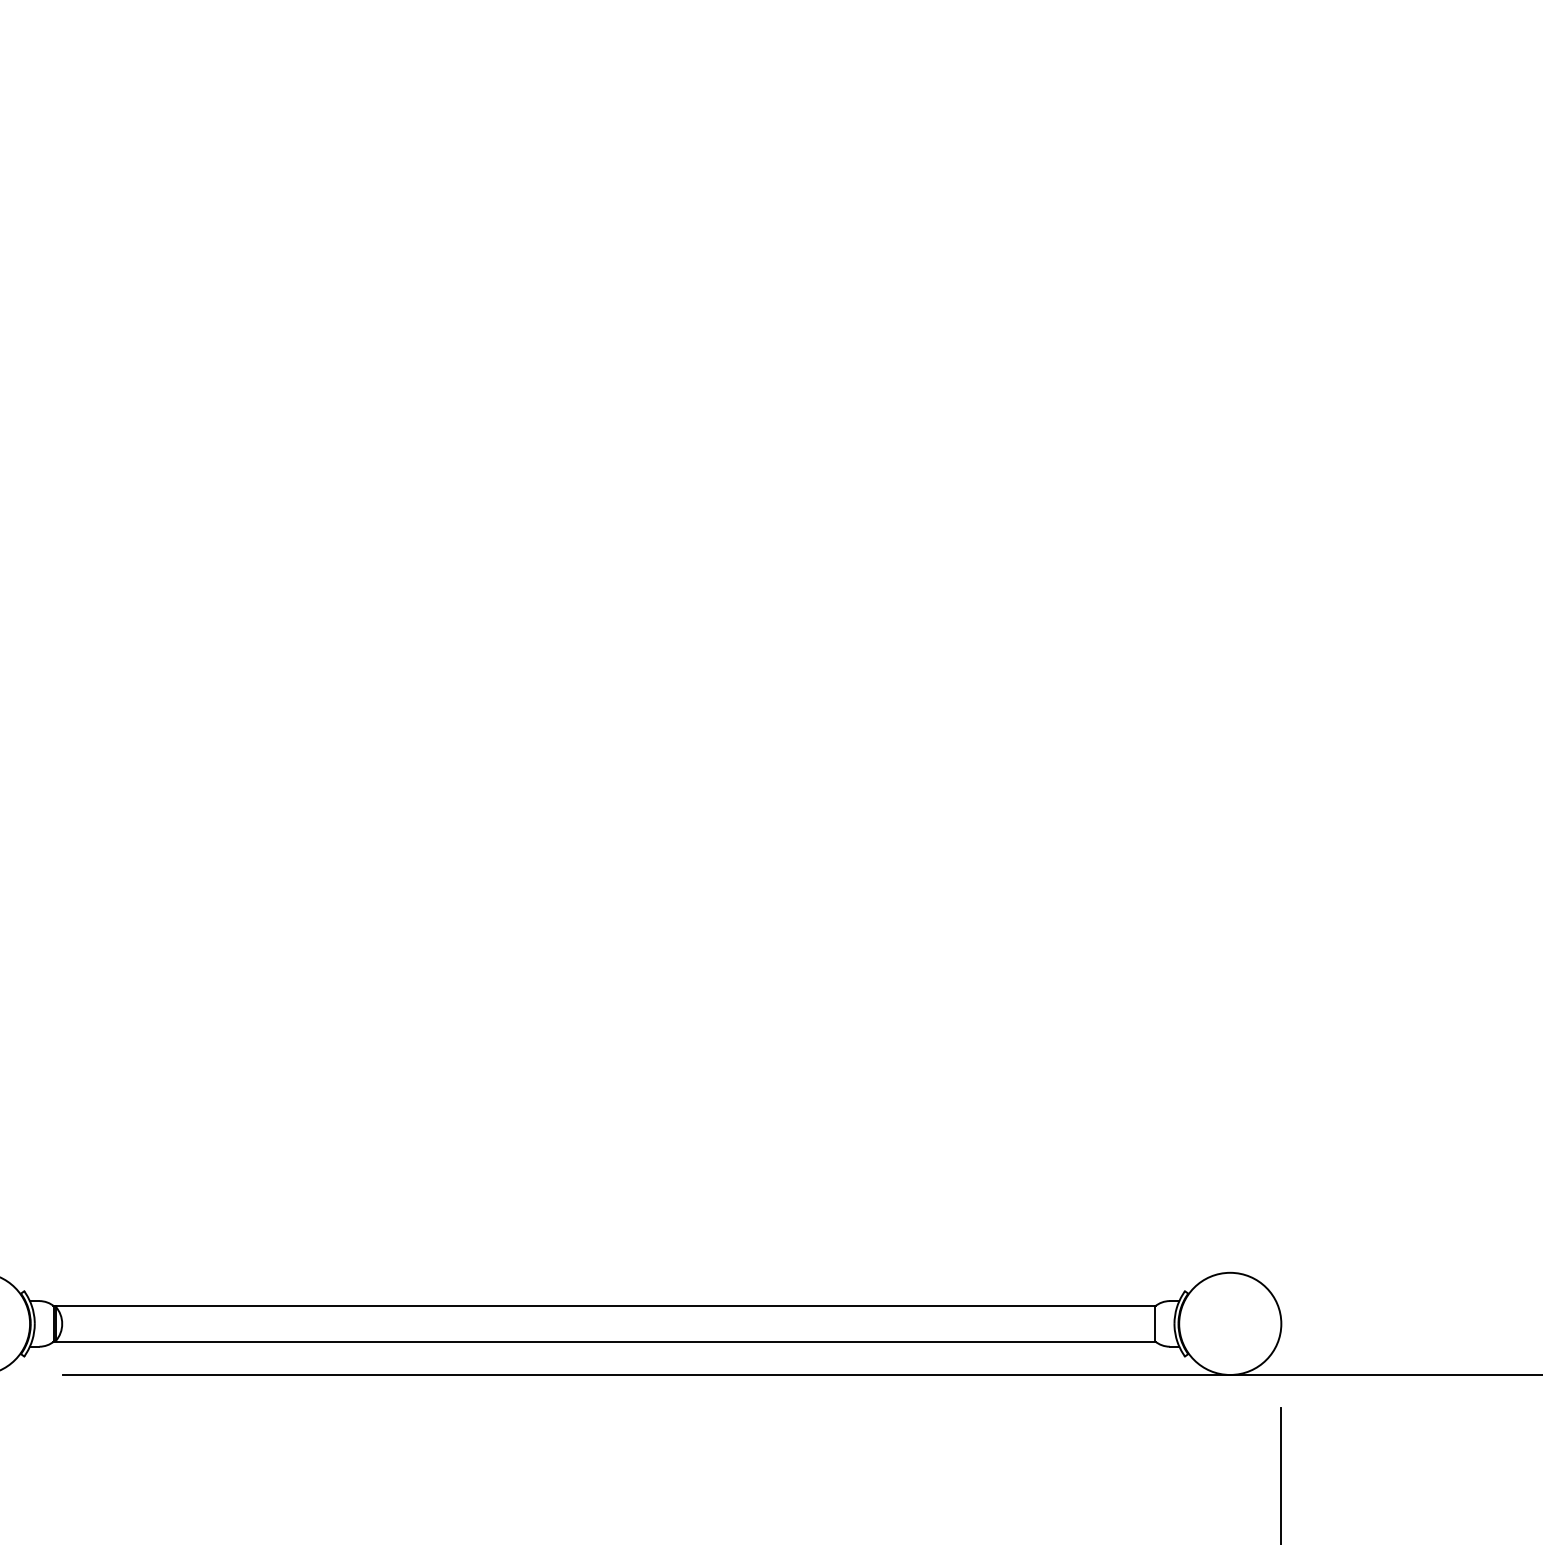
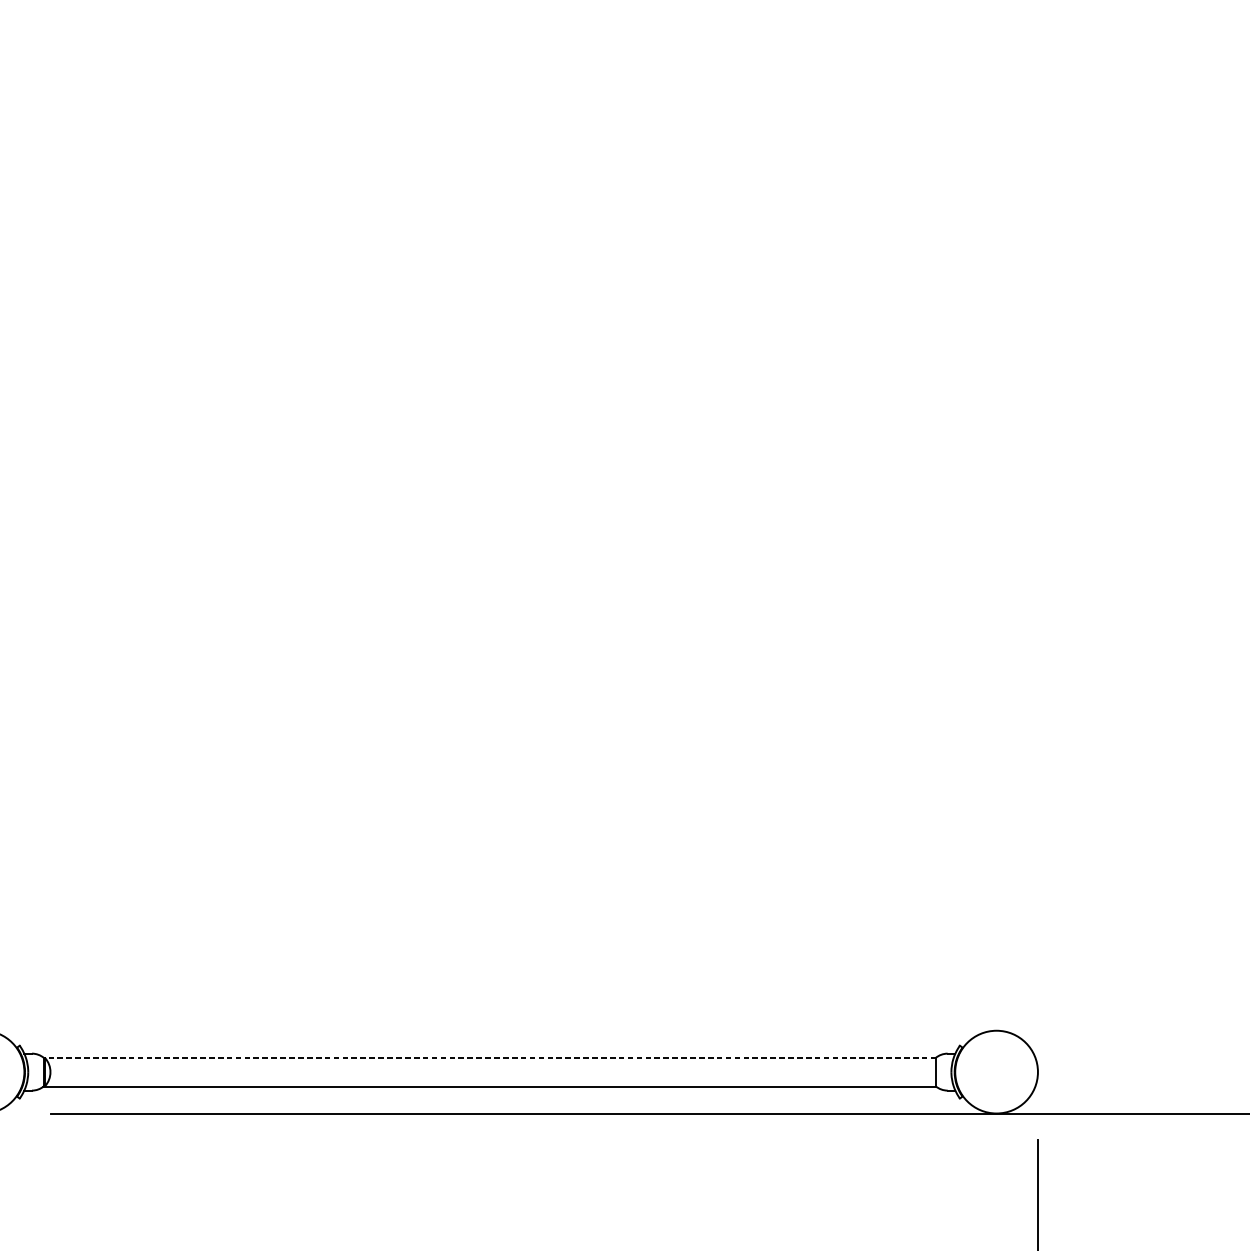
line: (604, 1305) -> (489, 1057), solid -> dashed

